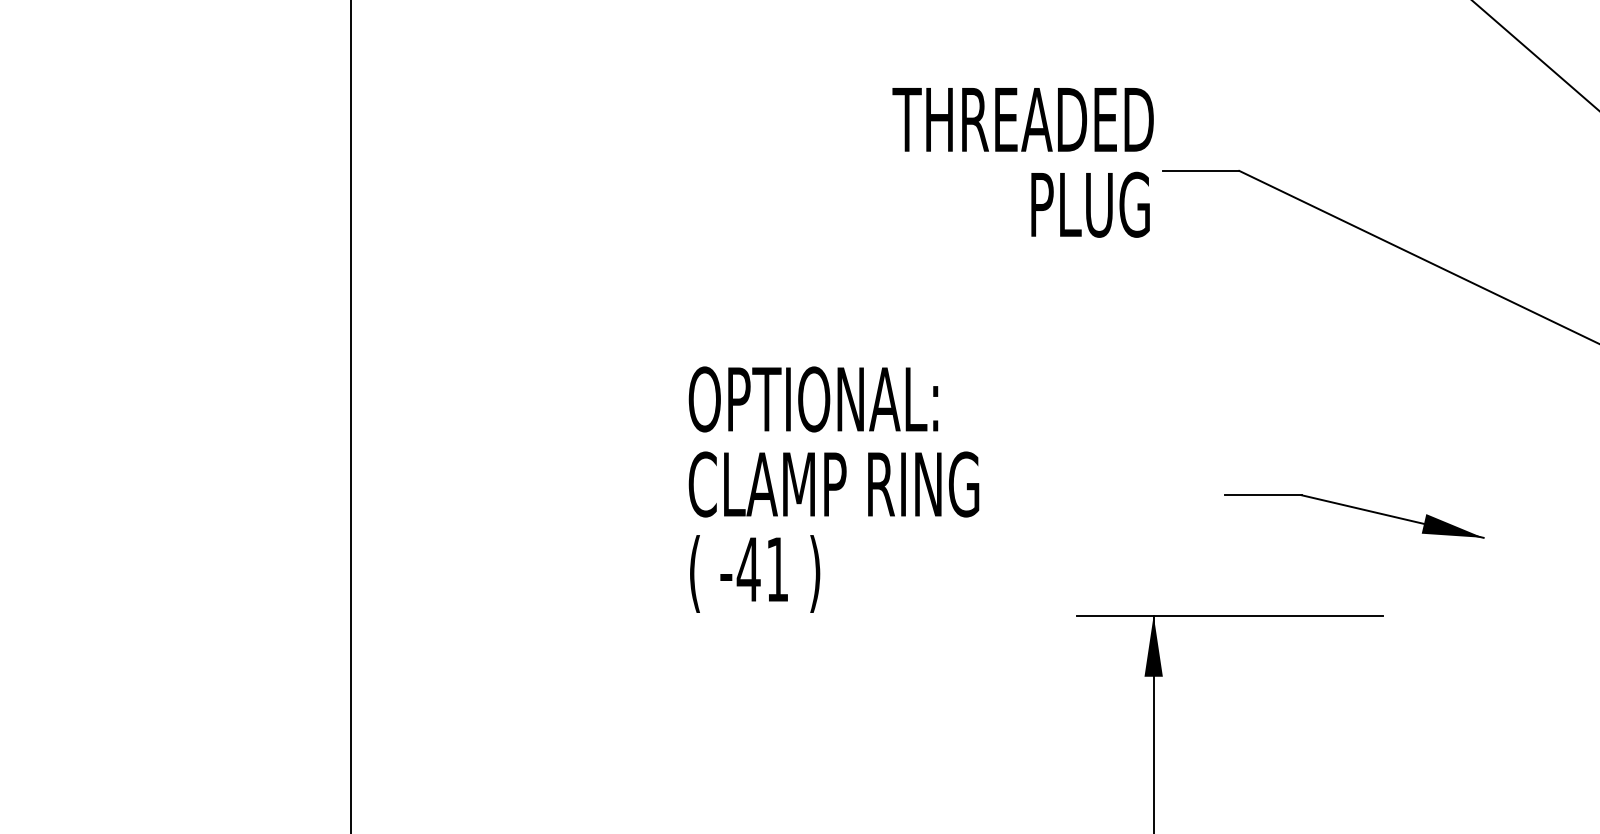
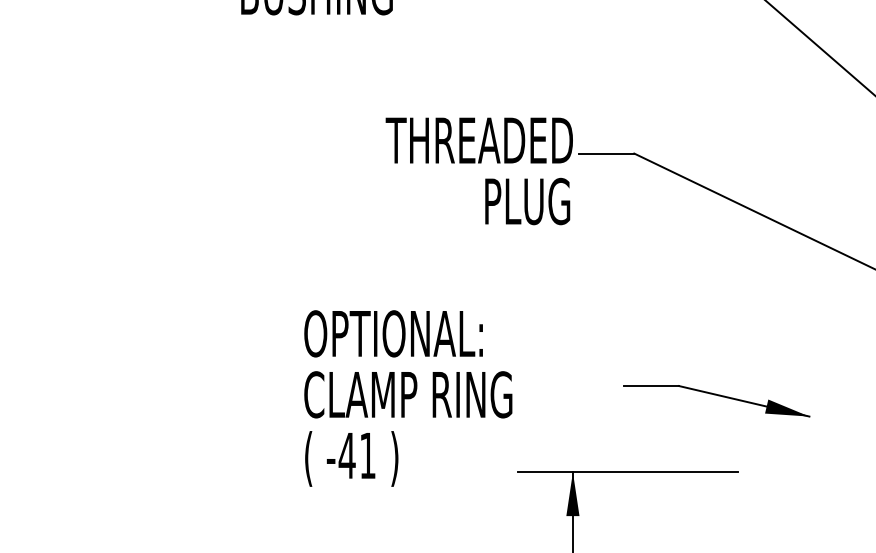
text: (1022, 162) -> (478, 171), moved
text: (833, 489) -> (407, 398), moved

